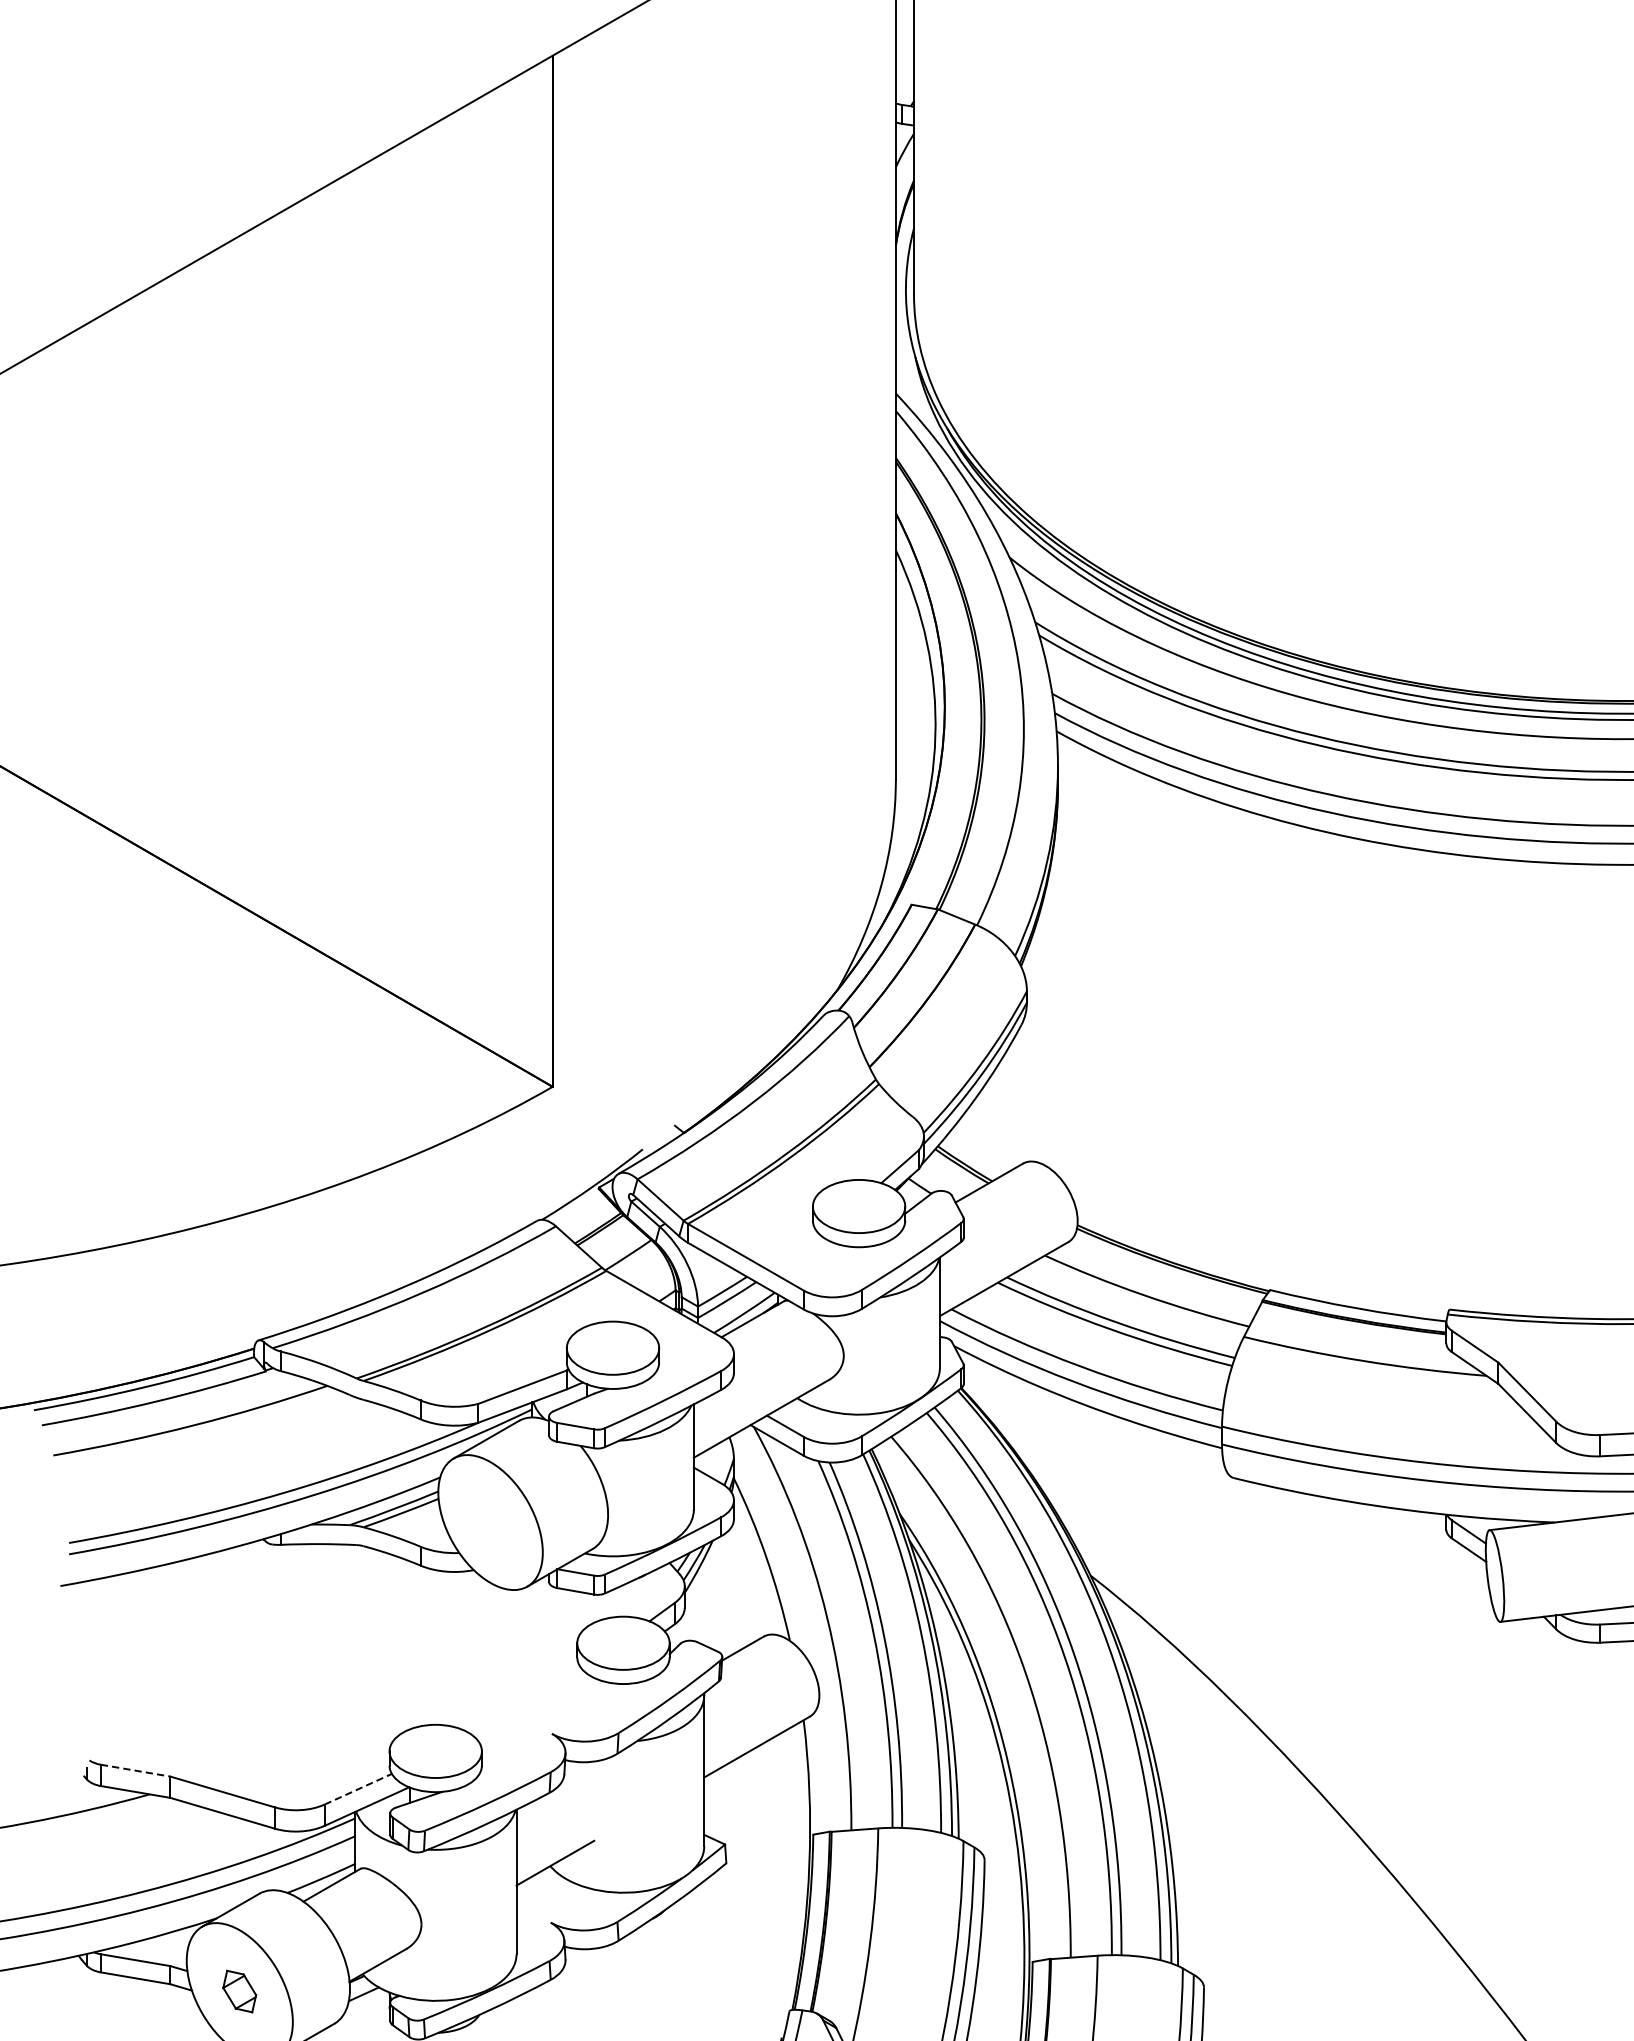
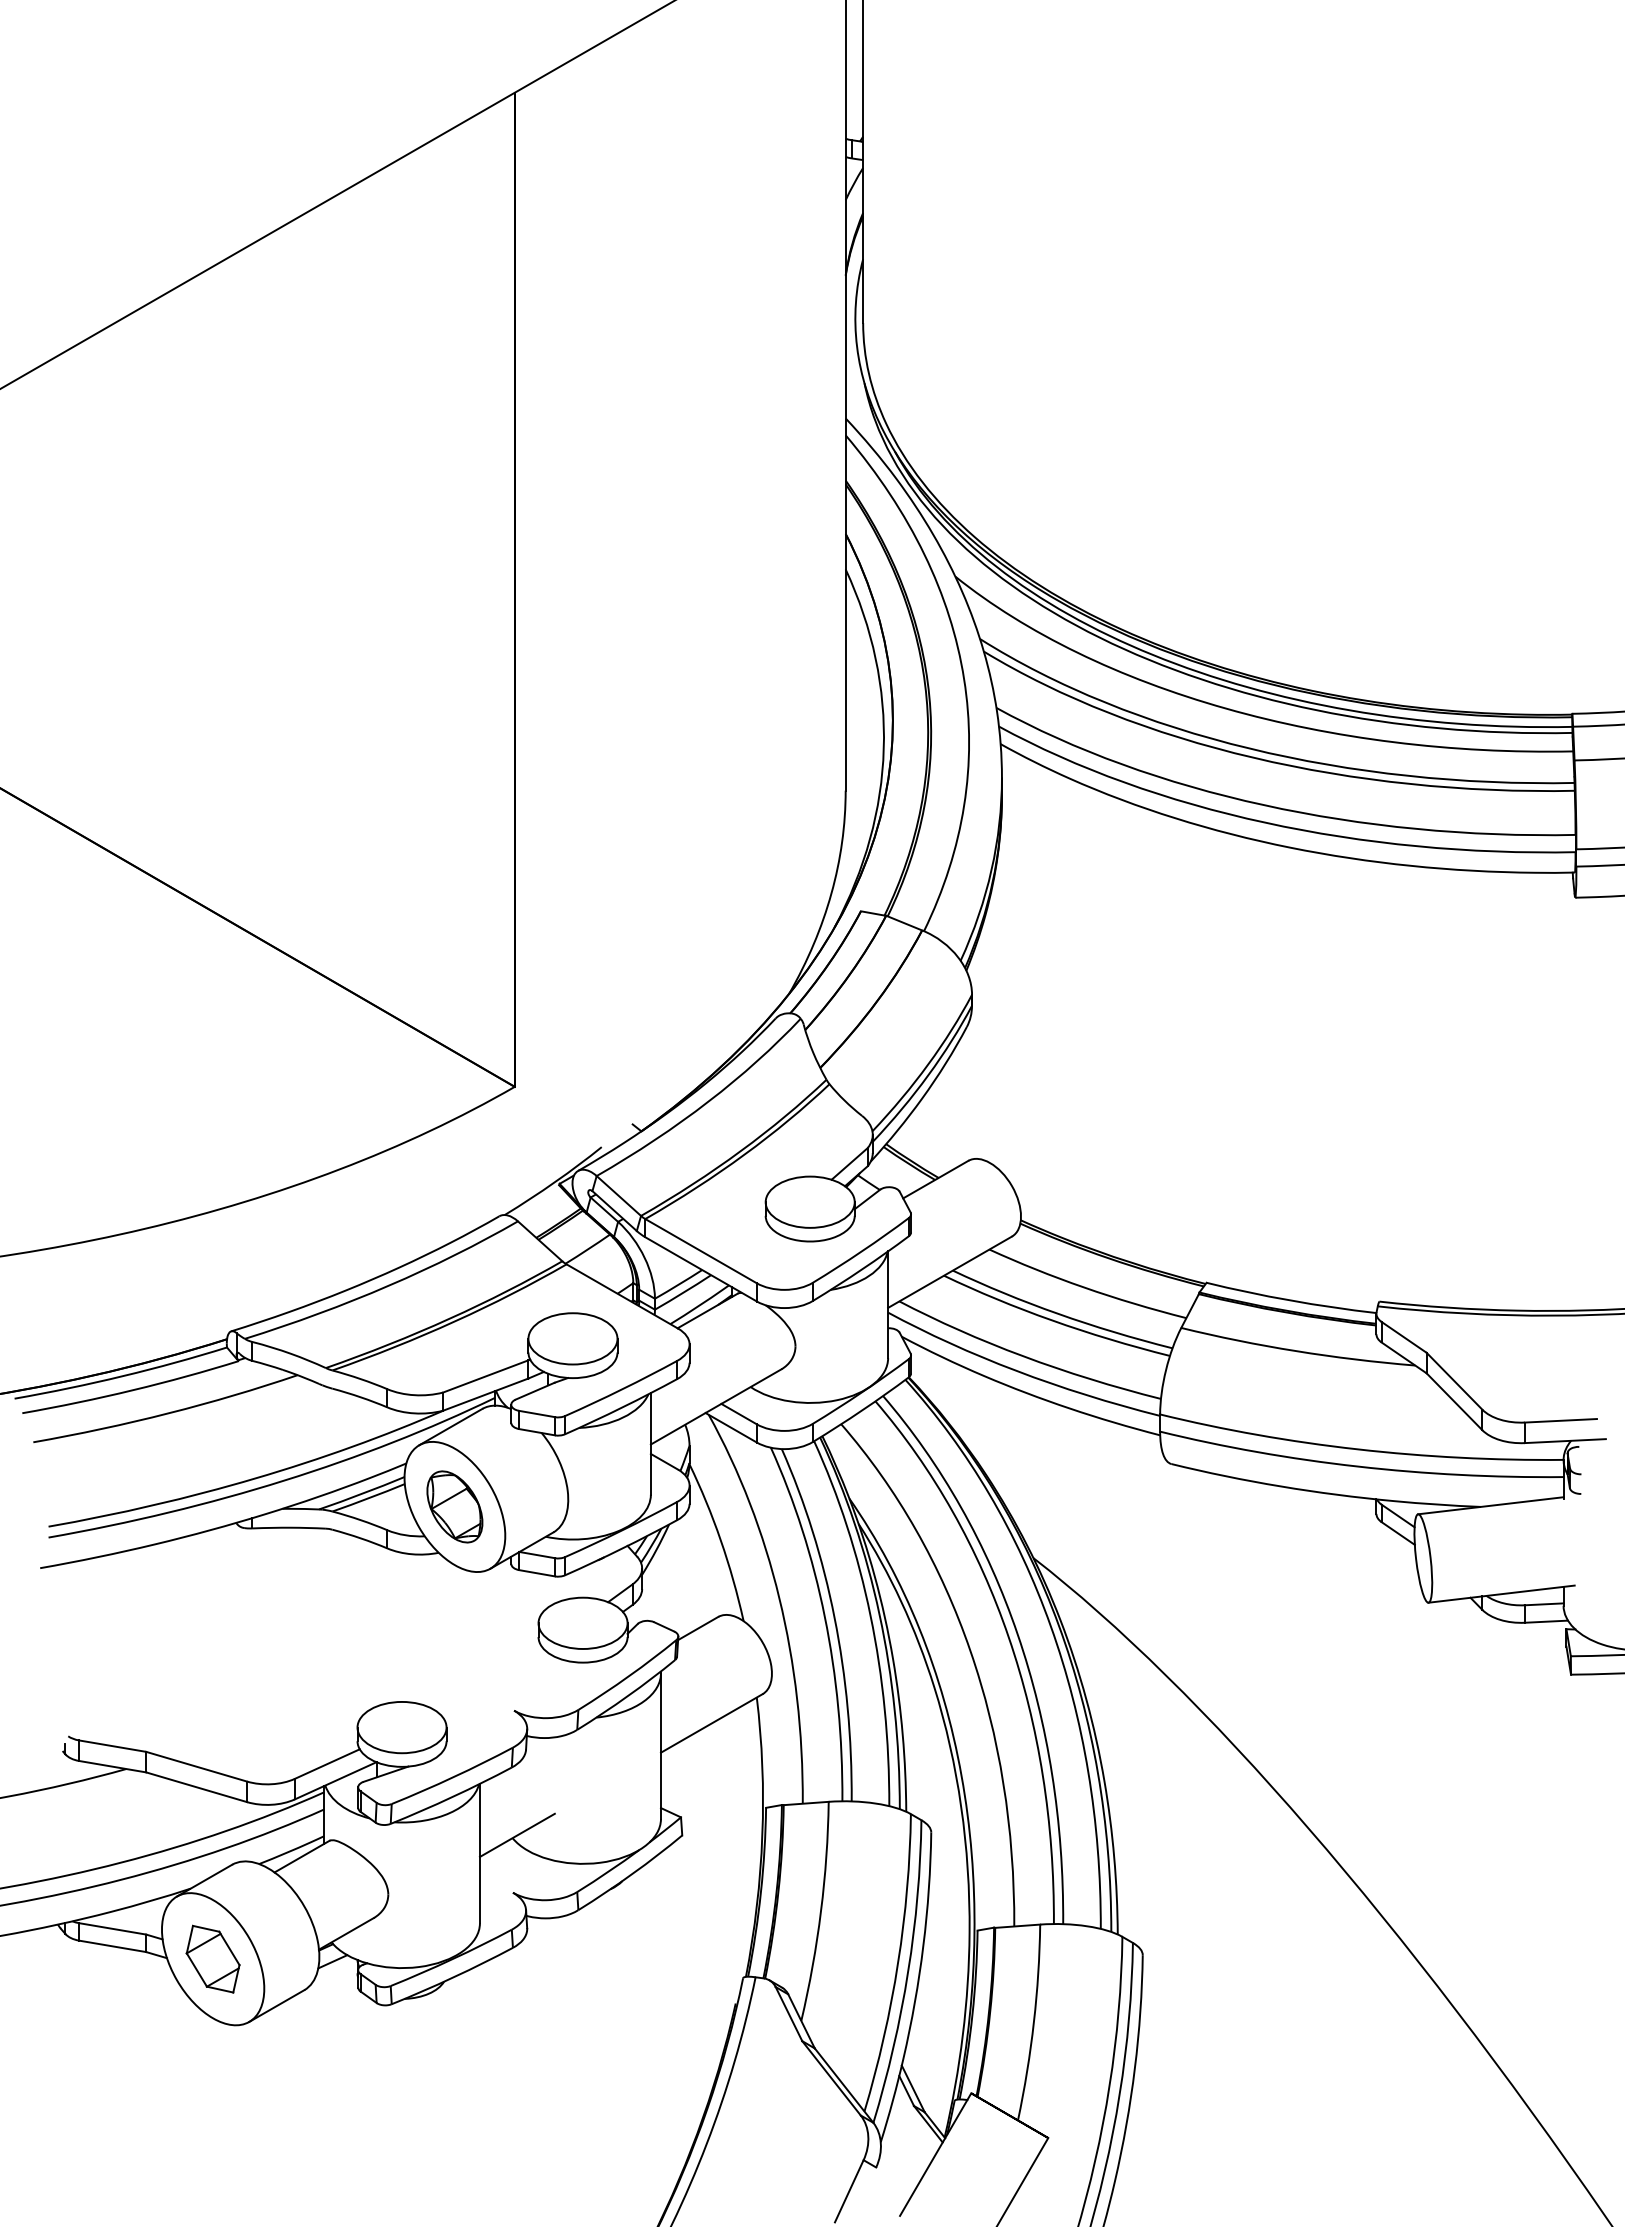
part: (490, 1522) -> (454, 1506), added
line: (136, 1771) -> (113, 1746), dashed -> solid
line: (358, 1789) -> (327, 1764), dashed -> solid
part: (239, 1990) -> (212, 1958), size x1.67

